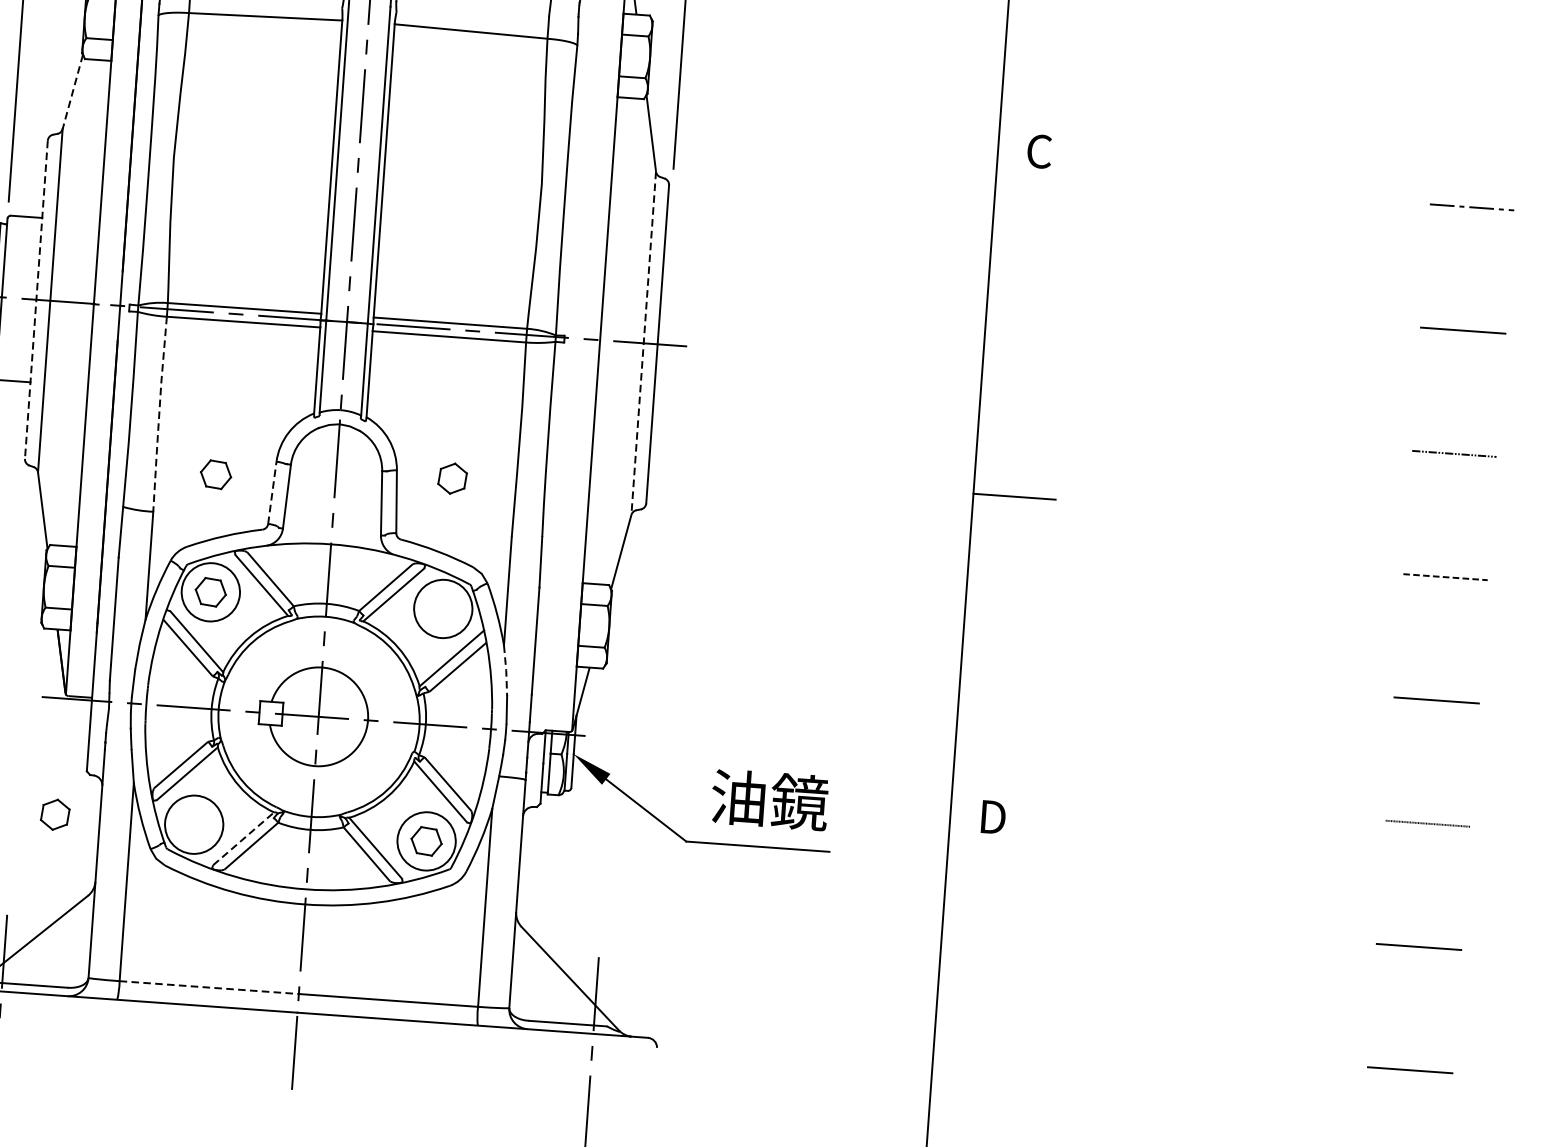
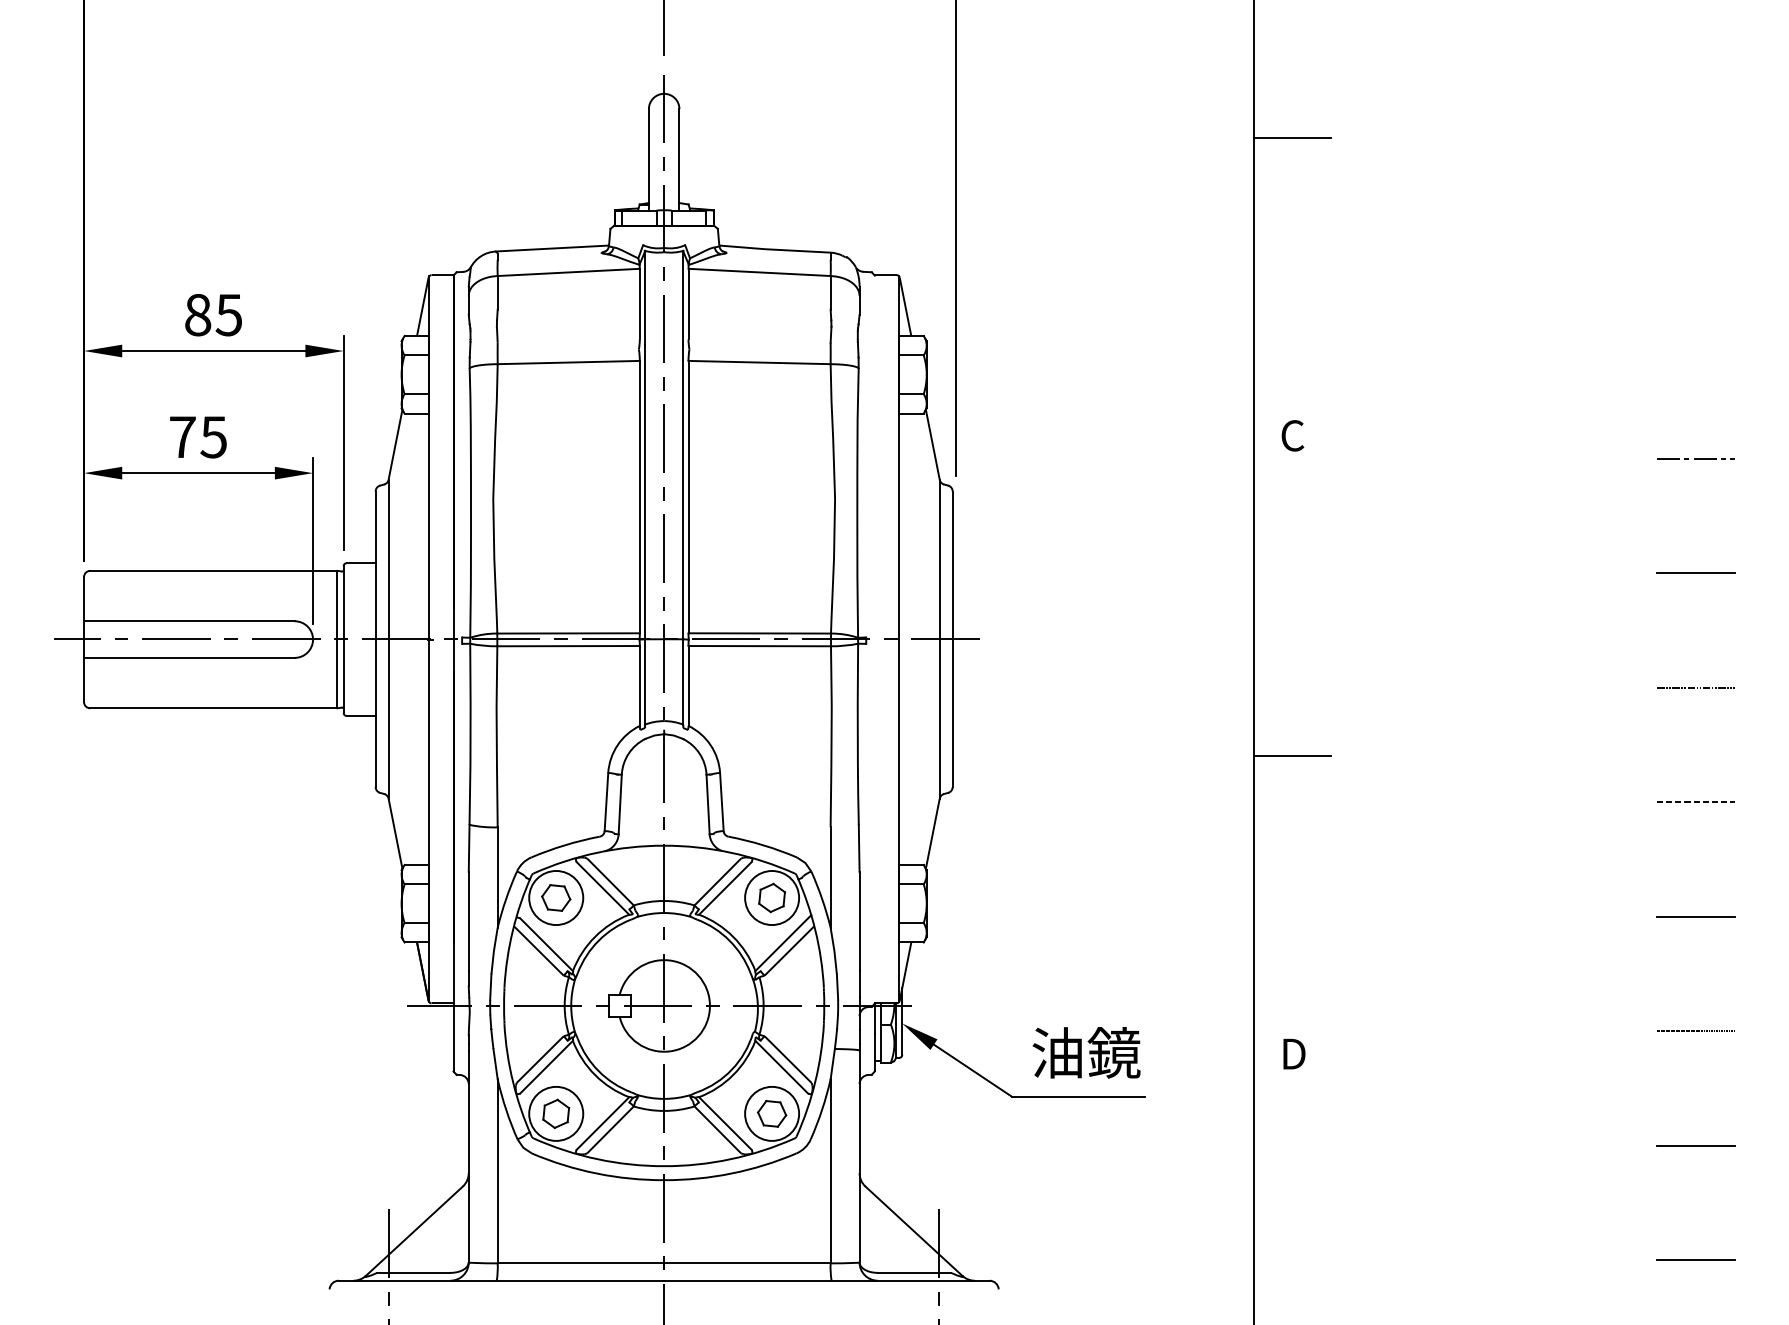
line: (72, 90) -> (395, 443), dashed -> solid
line: (36, 300) -> (375, 639), dashed -> solid
line: (643, 343) -> (939, 639), dashed -> solid
line: (158, 414) -> (496, 737), dashed -> solid
part: (216, 474) -> (553, 788), removed
part: (451, 478) -> (771, 897), moved
line: (272, 492) -> (606, 801), dashed -> solid
line: (506, 670) -> (834, 950), dashed -> solid
part: (55, 814) -> (556, 1113), moved
line: (244, 838) -> (603, 1123), dashed -> solid
line: (209, 987) -> (581, 1263), dashed -> solid

